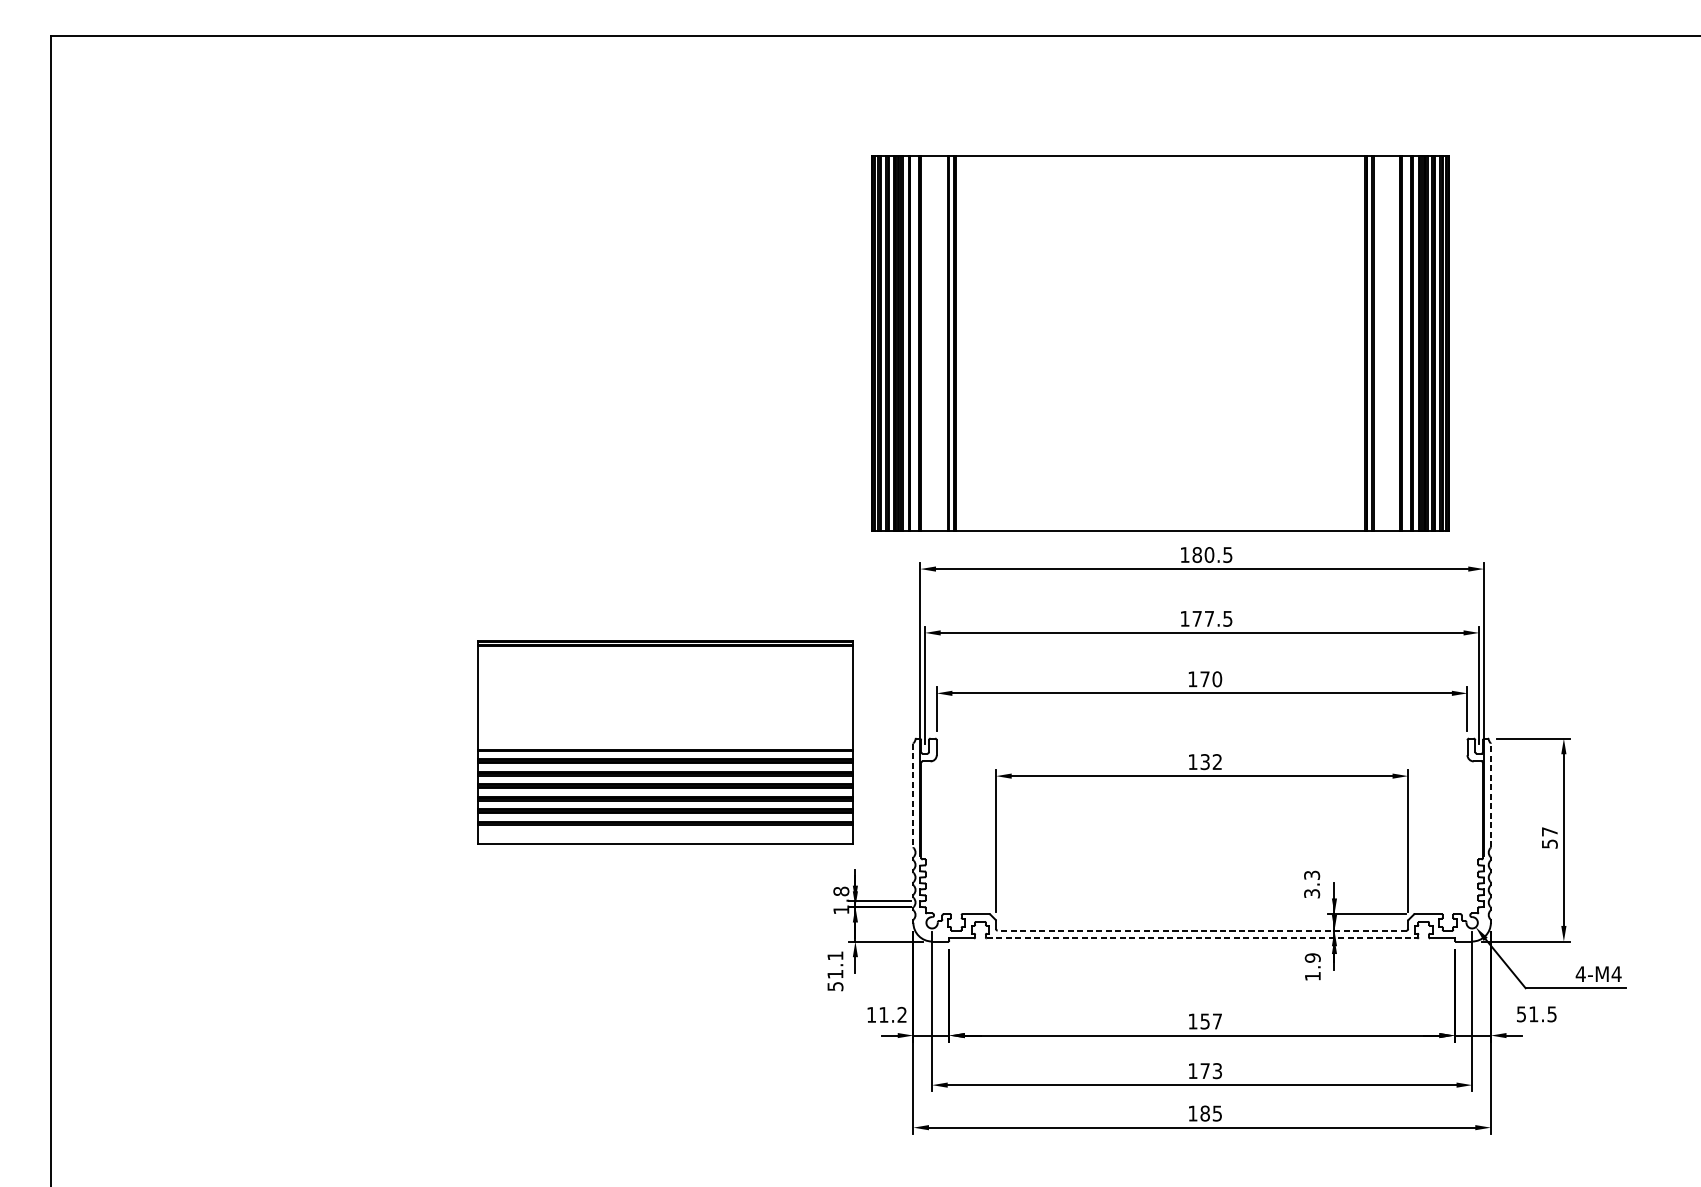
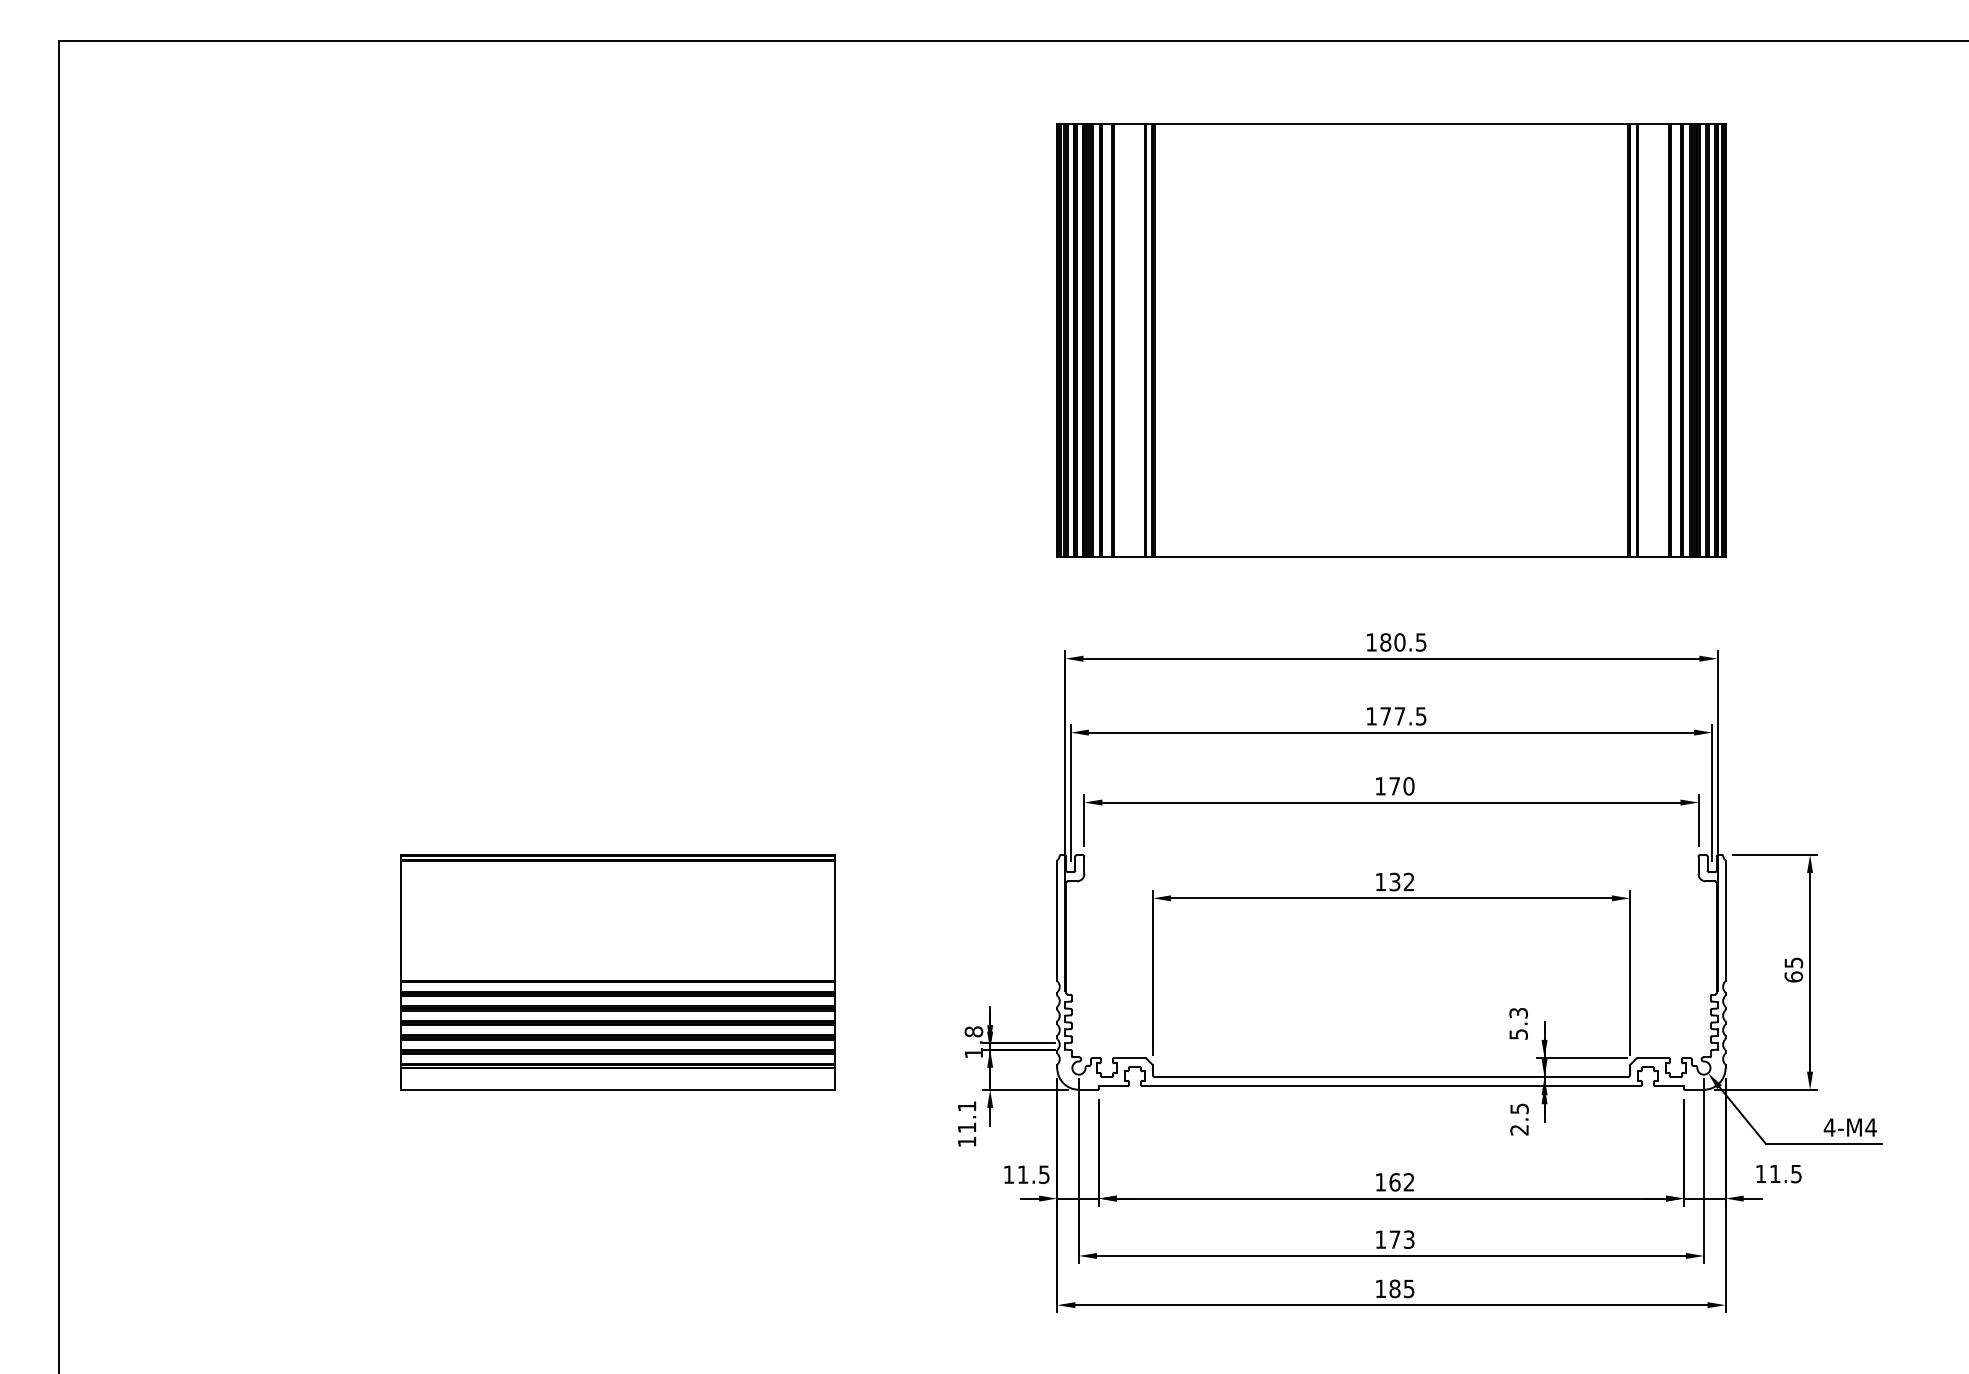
part: (1160, 343) -> (1391, 340), moved
part: (664, 742) -> (617, 972), moved
line: (913, 795) -> (1057, 920), dashed -> solid
line: (1490, 795) -> (1725, 920), dashed -> solid
text: (1549, 837) -> (1793, 969), 57 -> 65
text: (1311, 893) -> (1518, 1034), 3.3 -> 5.3
line: (1202, 930) -> (1391, 1077), dashed -> solid
line: (1202, 938) -> (1391, 1086), dashed -> solid
text: (1312, 967) -> (1519, 1119), 1.9 -> 2.5
text: (835, 986) -> (967, 1141), 51.1 -> 11.1
text: (902, 1014) -> (1044, 1174), 11.2 -> 11.5
text: (1521, 1014) -> (1760, 1174), 51.5 -> 11.5
text: (1210, 1021) -> (1401, 1182), 157 -> 162

